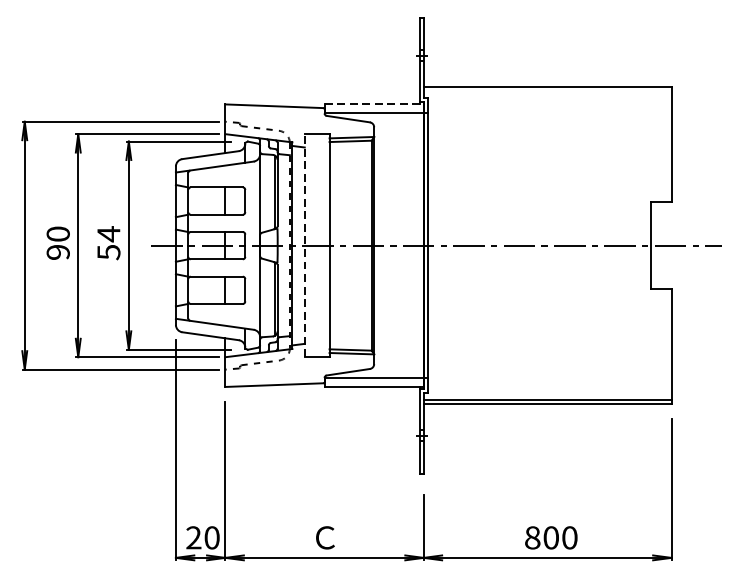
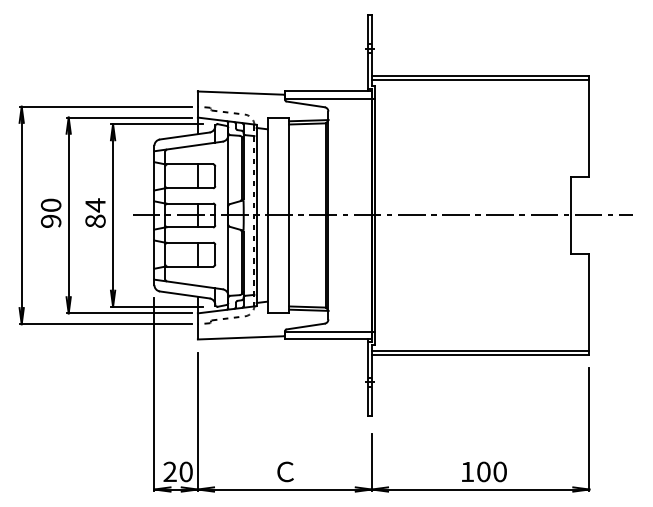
line: (547, 90) -> (480, 79), added
line: (374, 104) -> (328, 91), dashed -> solid
line: (304, 245) -> (267, 215), dashed -> solid
text: (108, 252) -> (95, 221), 54 -> 84
text: (532, 537) -> (467, 471), 800 -> 100

